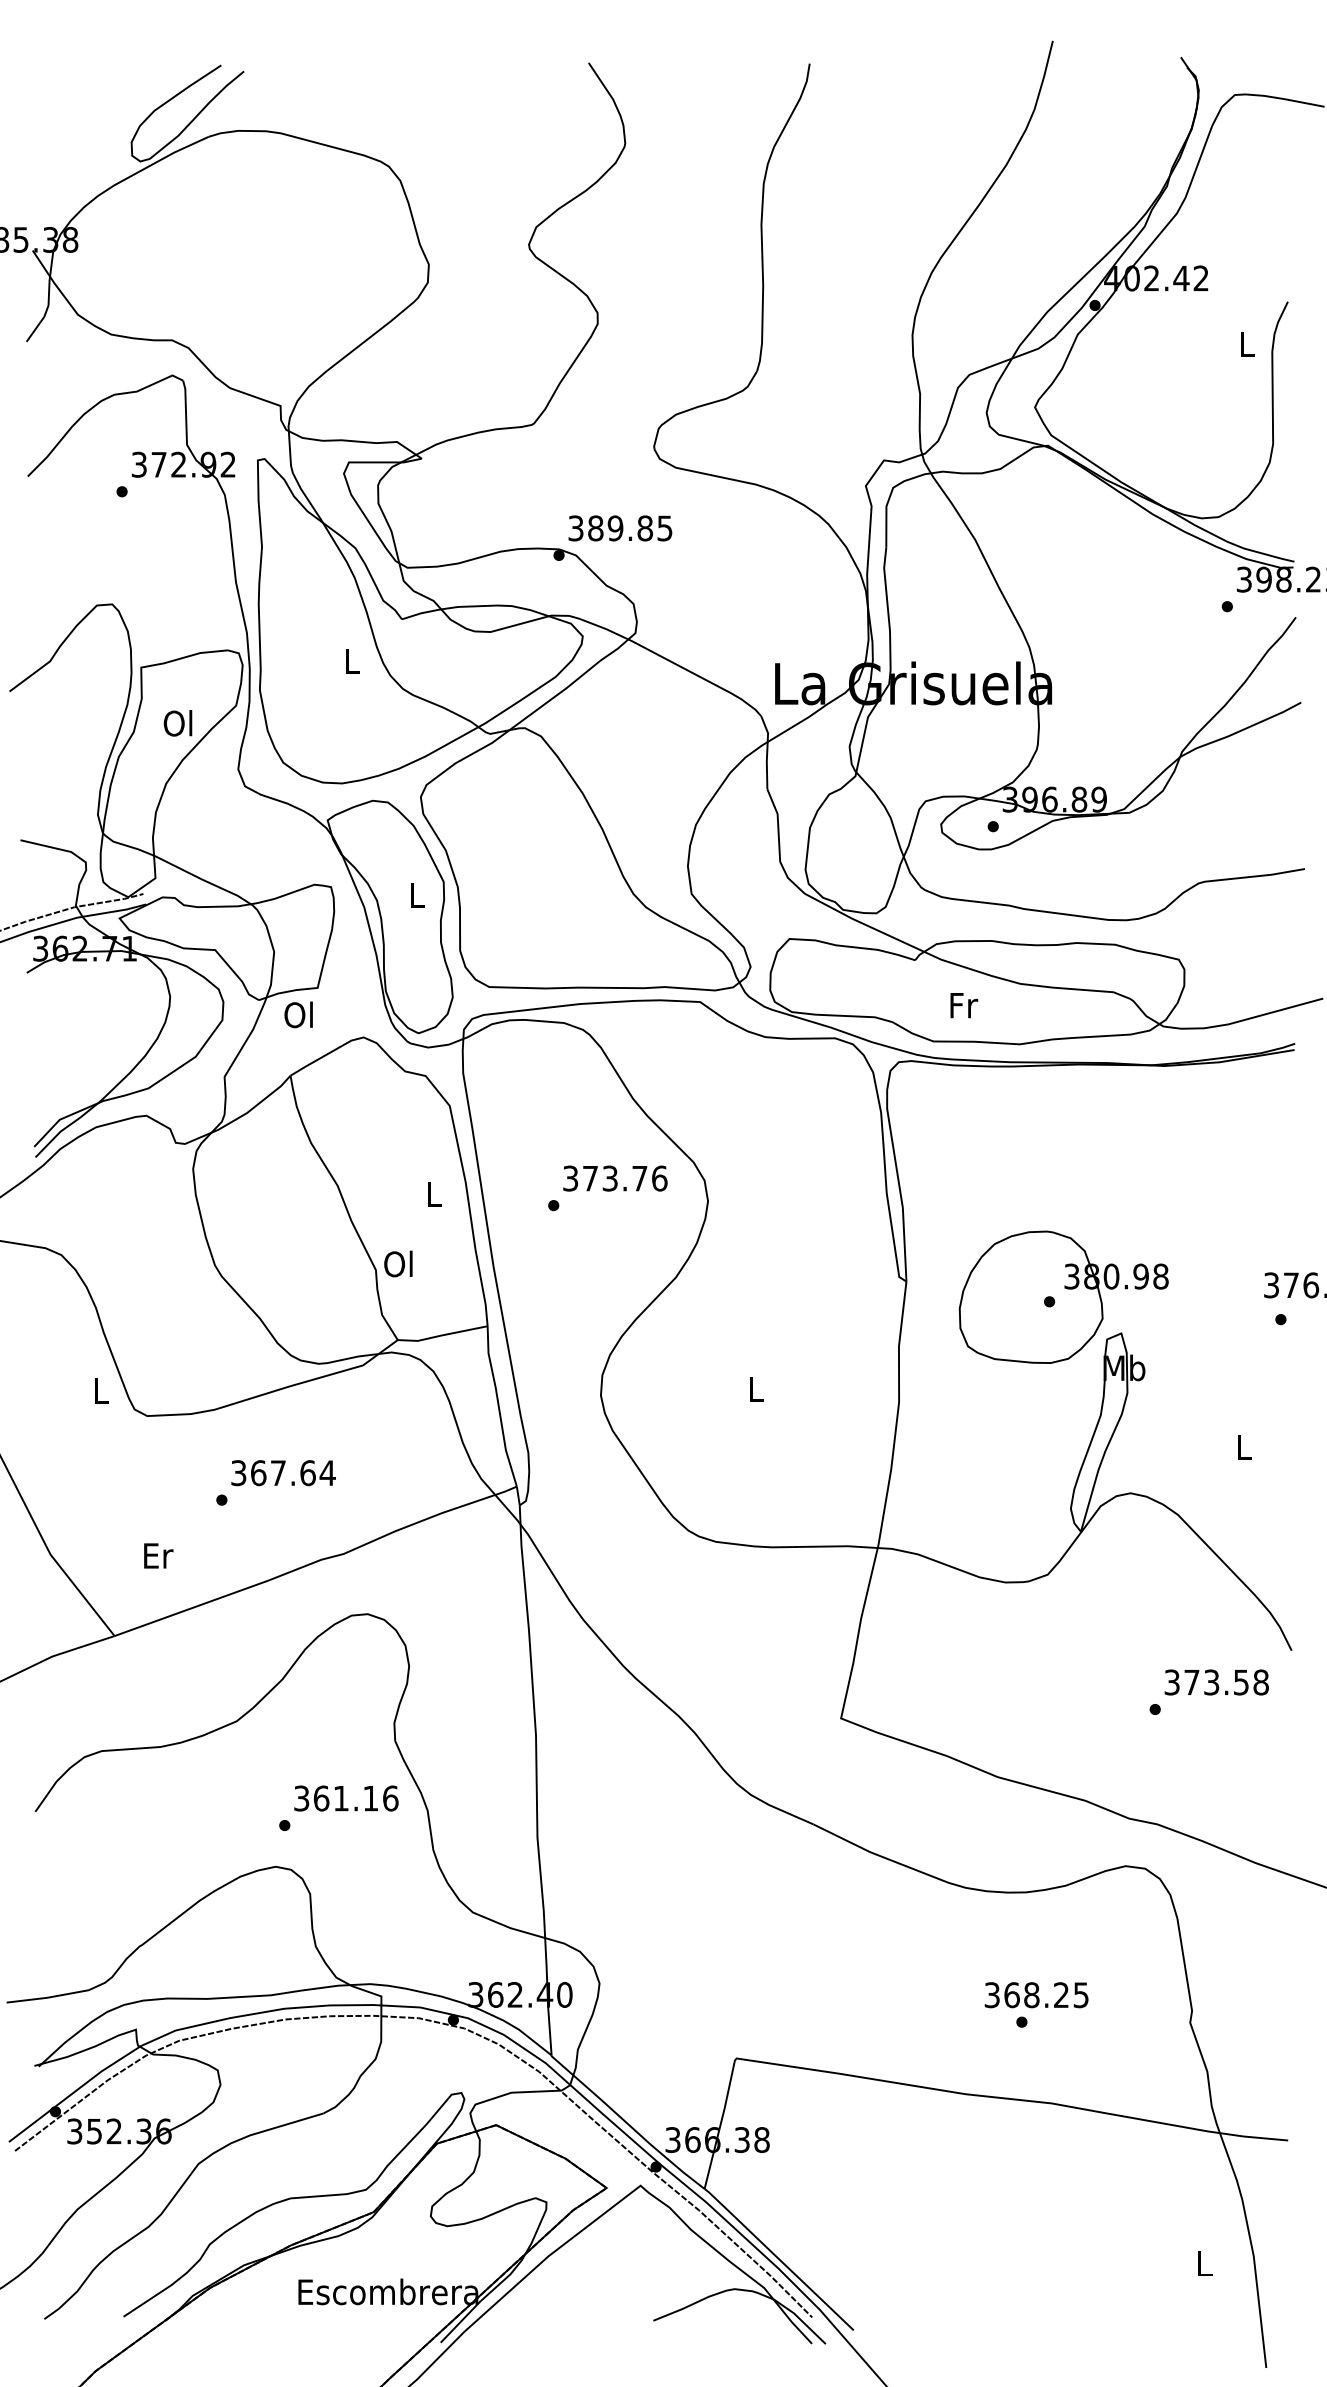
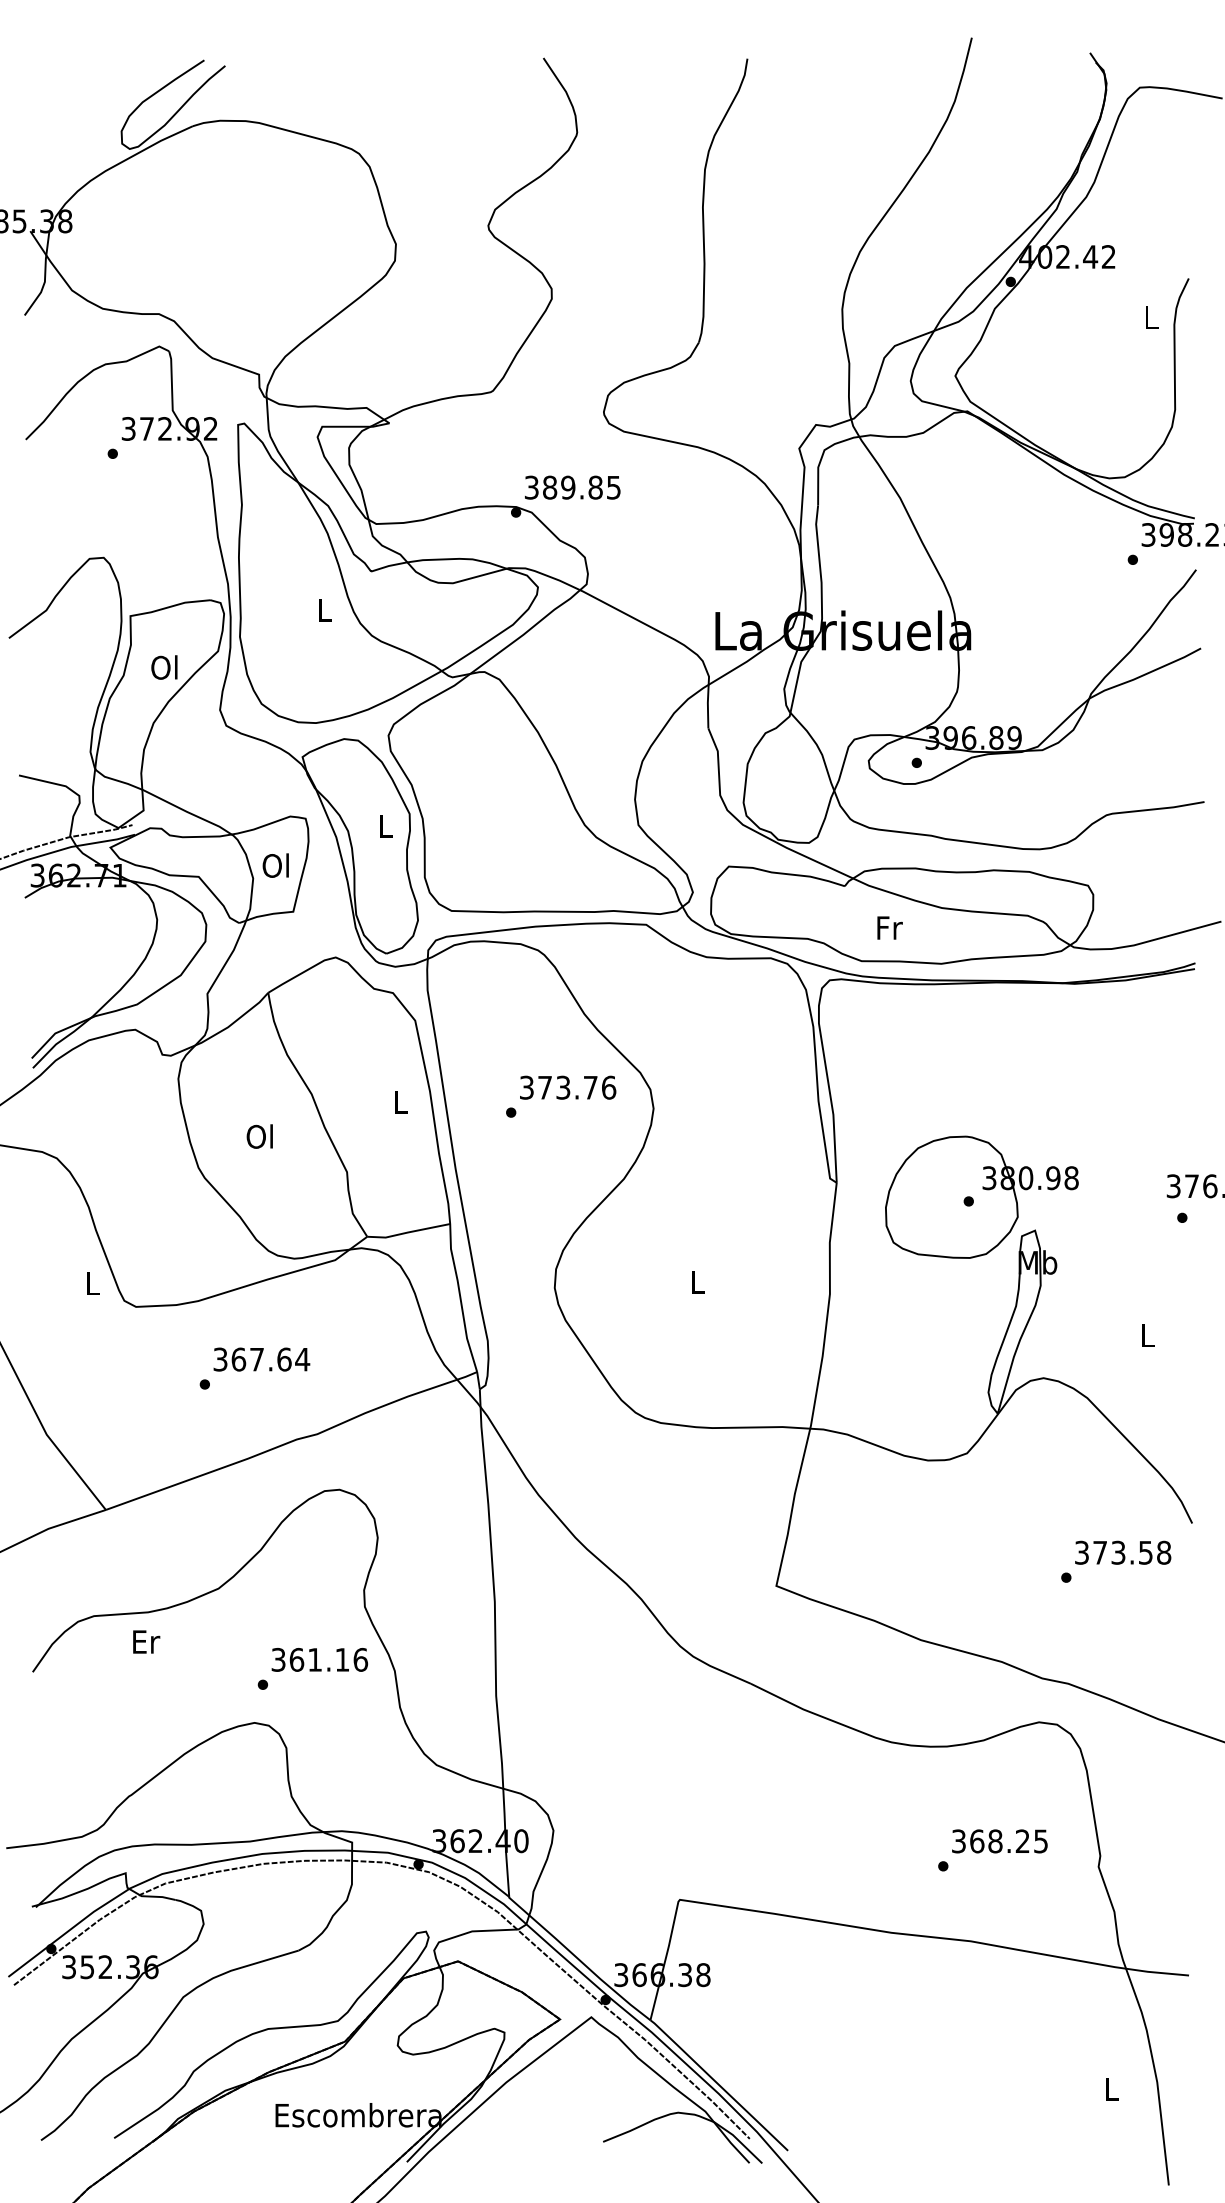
text: (298, 1014) -> (275, 865), moved
text: (398, 1263) -> (259, 1136), moved
text: (158, 1555) -> (146, 1641), moved
text: (1036, 1995) -> (999, 1841), moved

